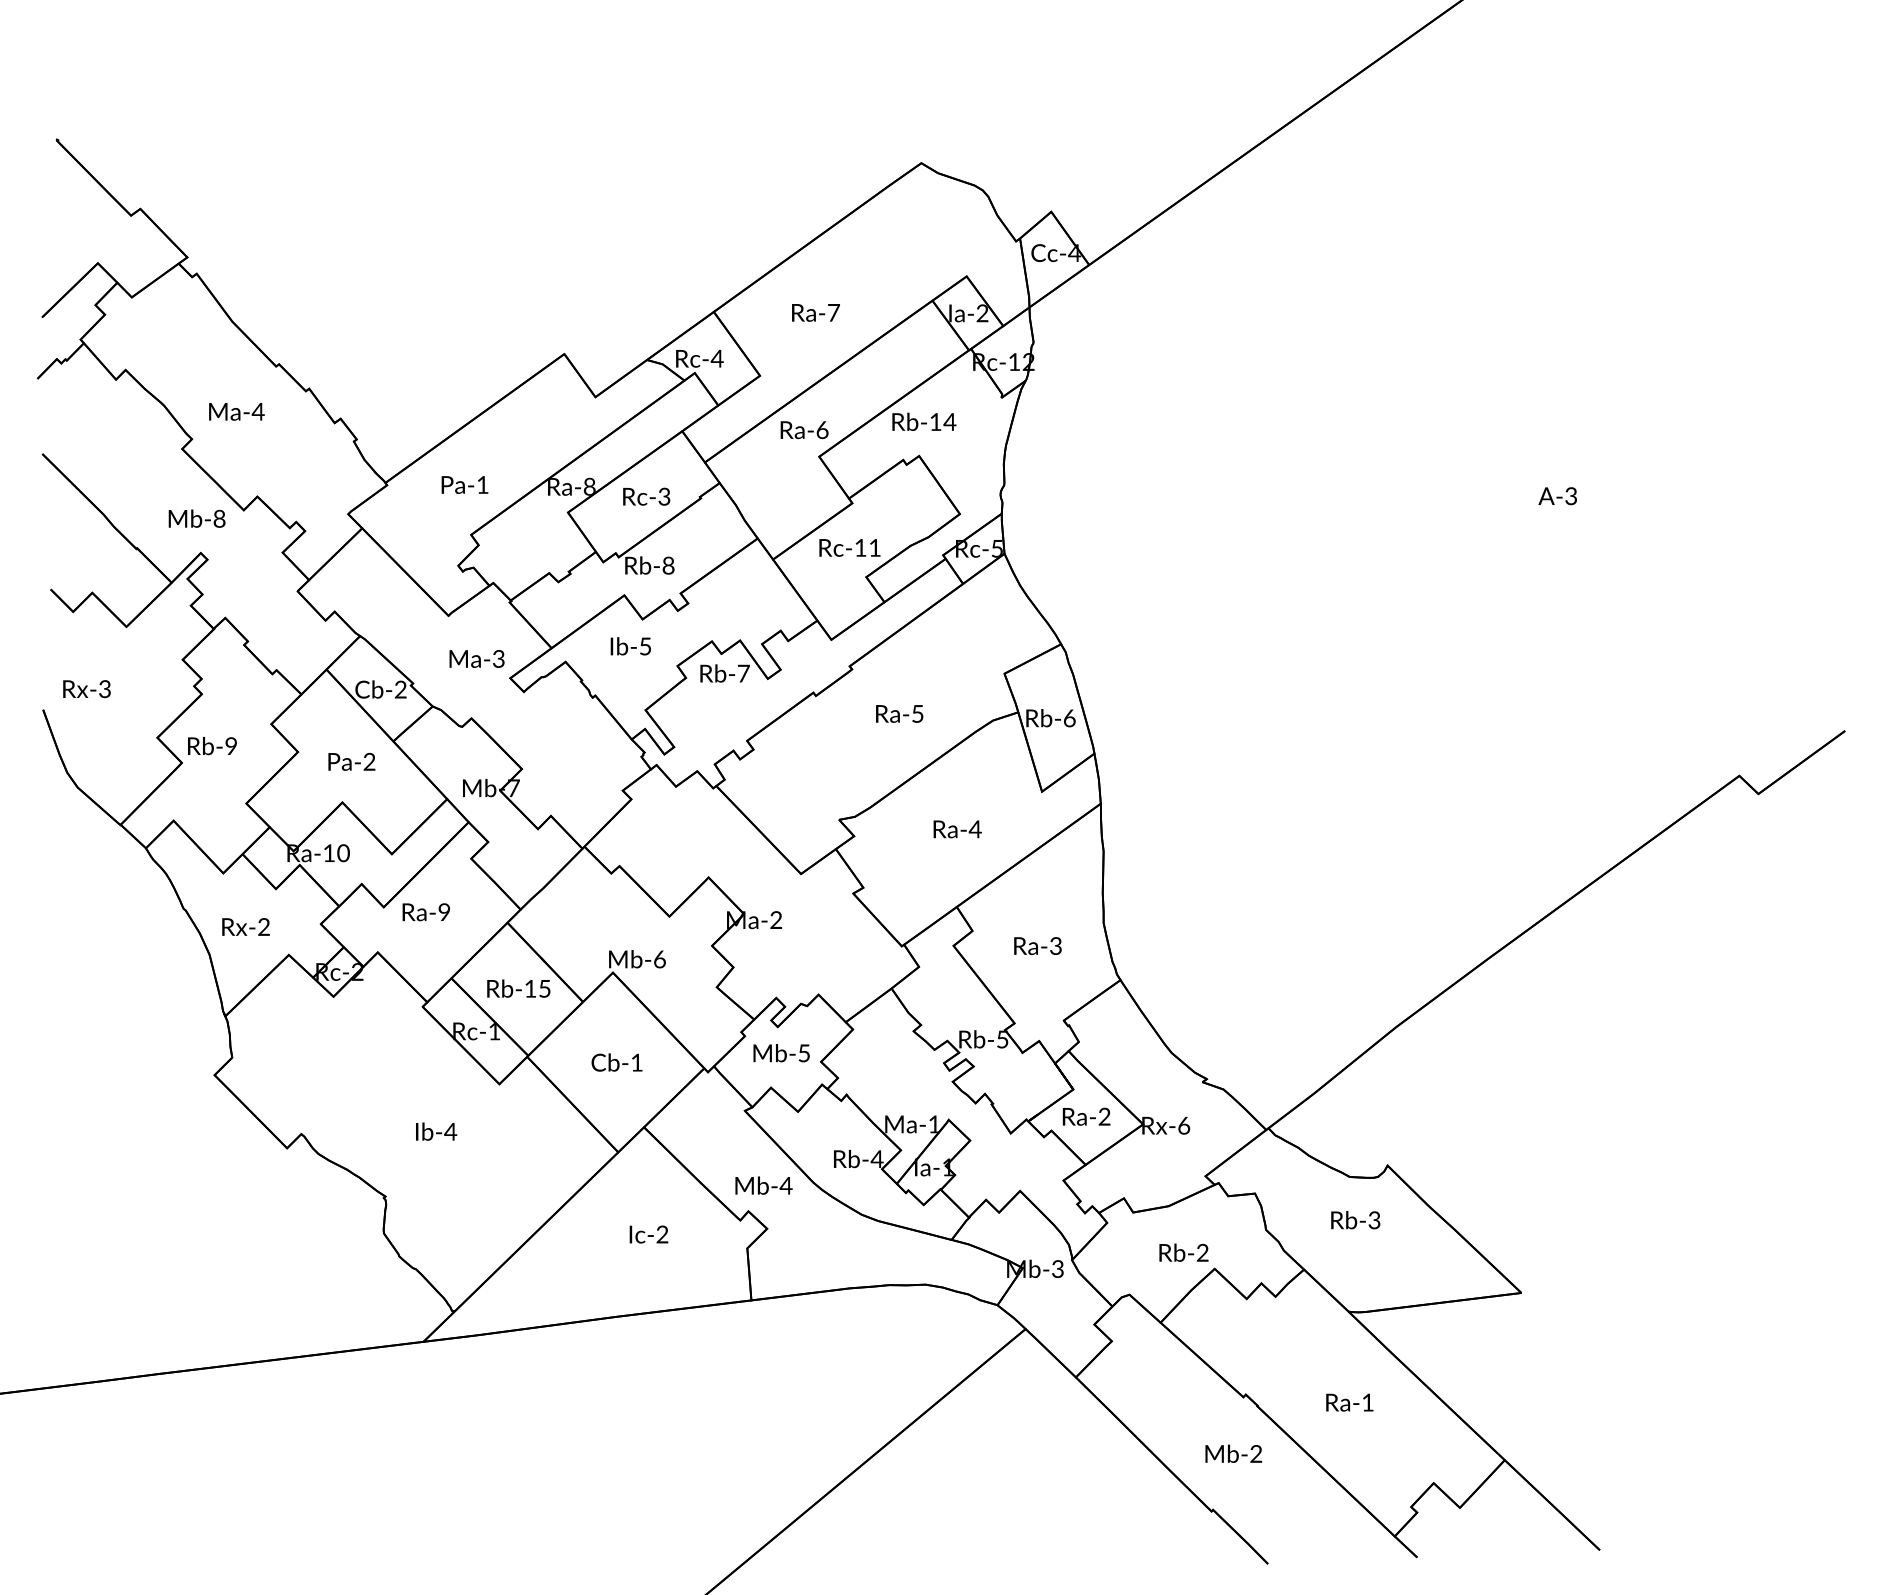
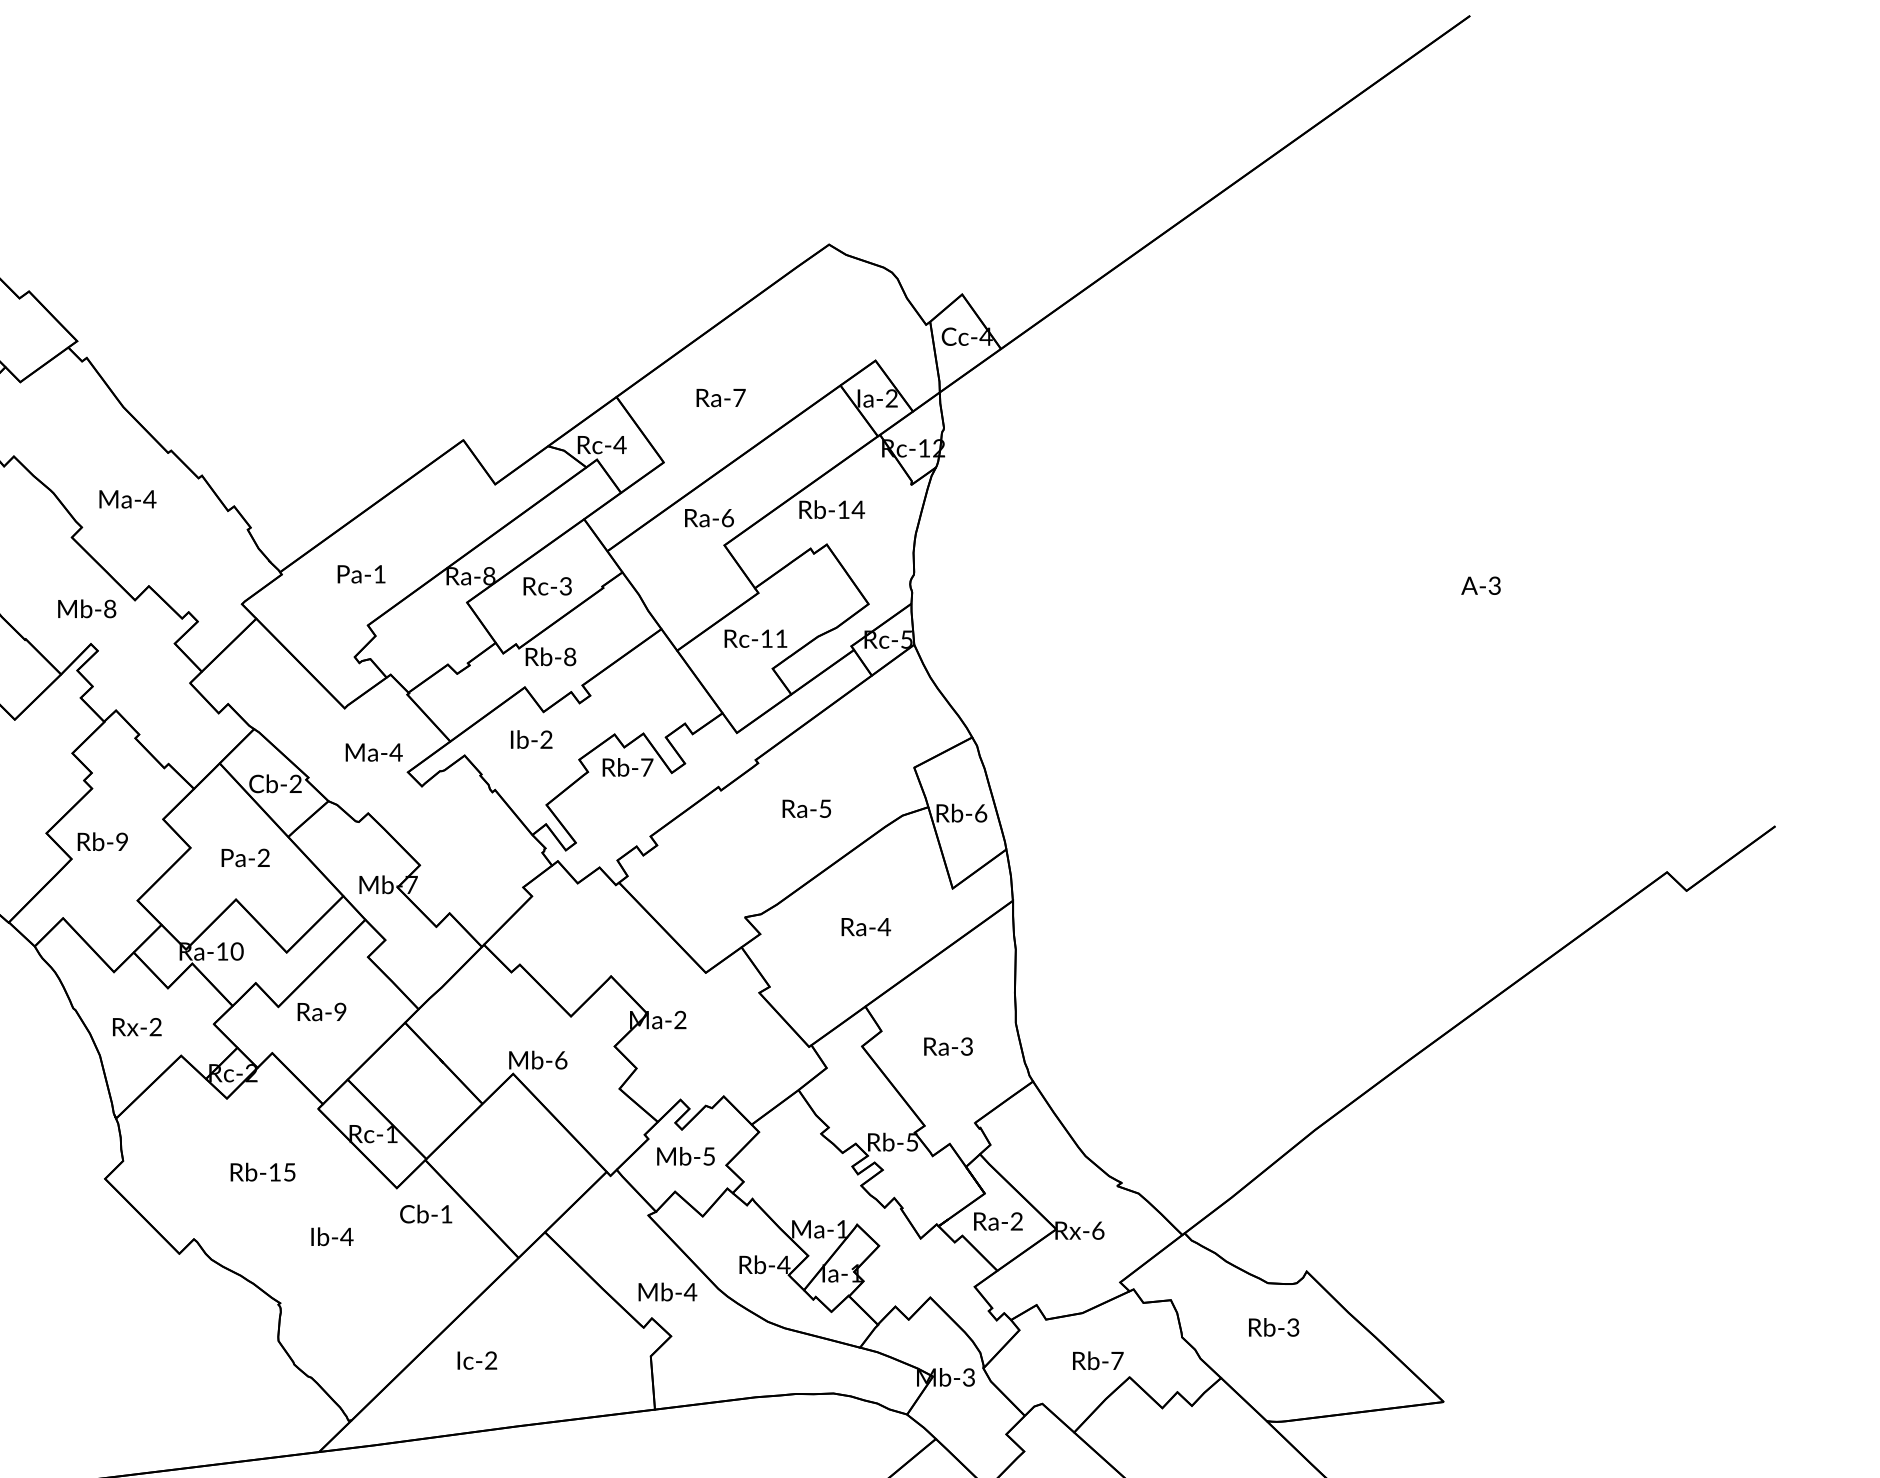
text: (645, 646) -> (546, 739), Ib-5 -> Ib-2
text: (498, 658) -> (395, 752), Ma-3 -> Ma-4
text: (518, 988) -> (262, 1172), moved
text: (616, 1062) -> (425, 1214), moved
text: (648, 1234) -> (476, 1360), moved
text: (1202, 1252) -> (1117, 1360), Rb-2 -> Rb-7

